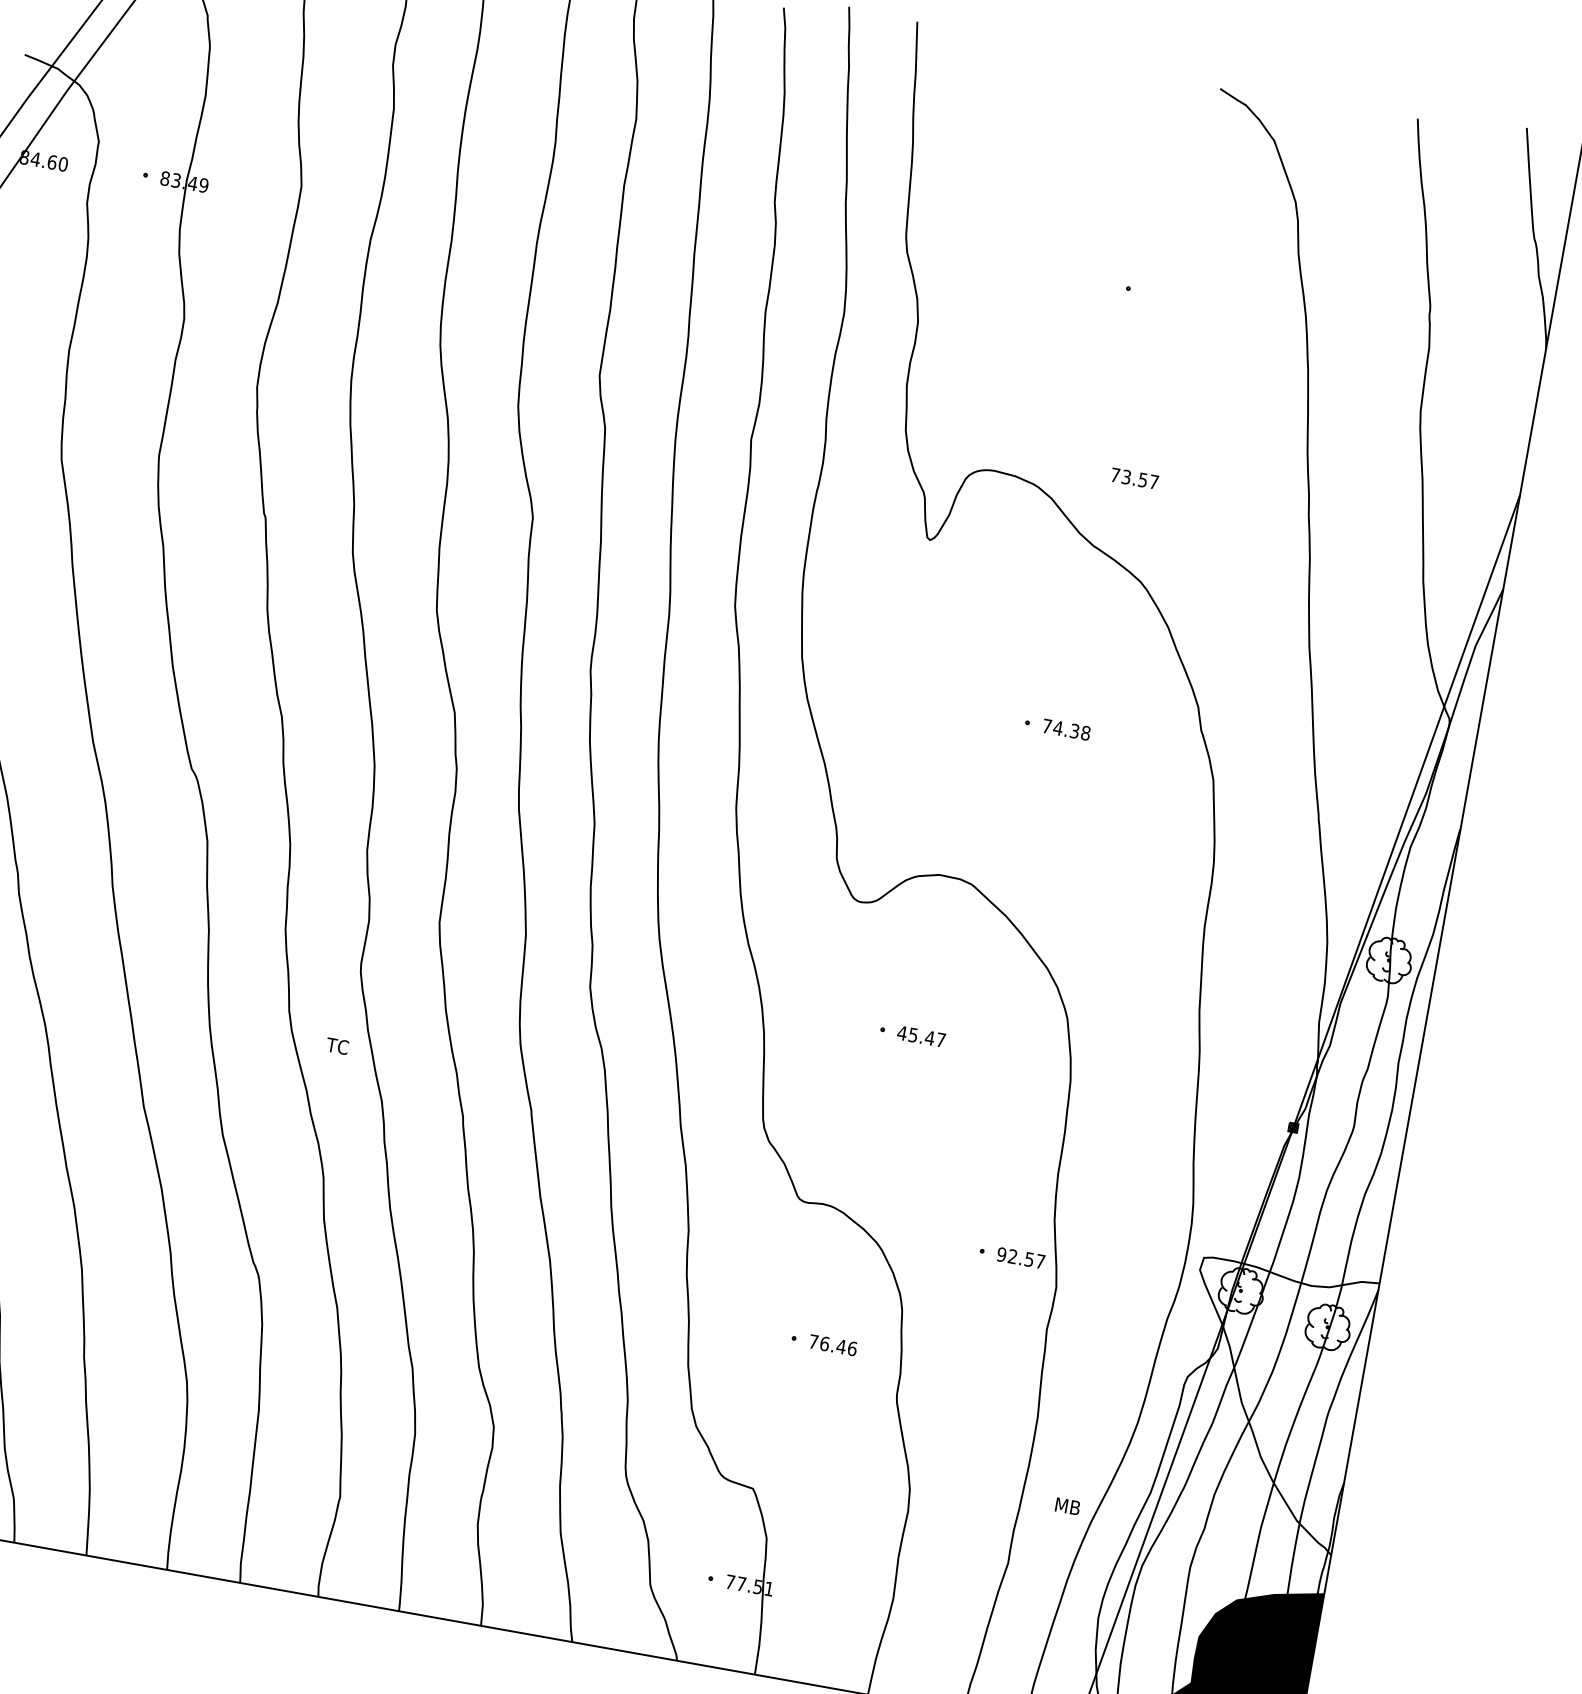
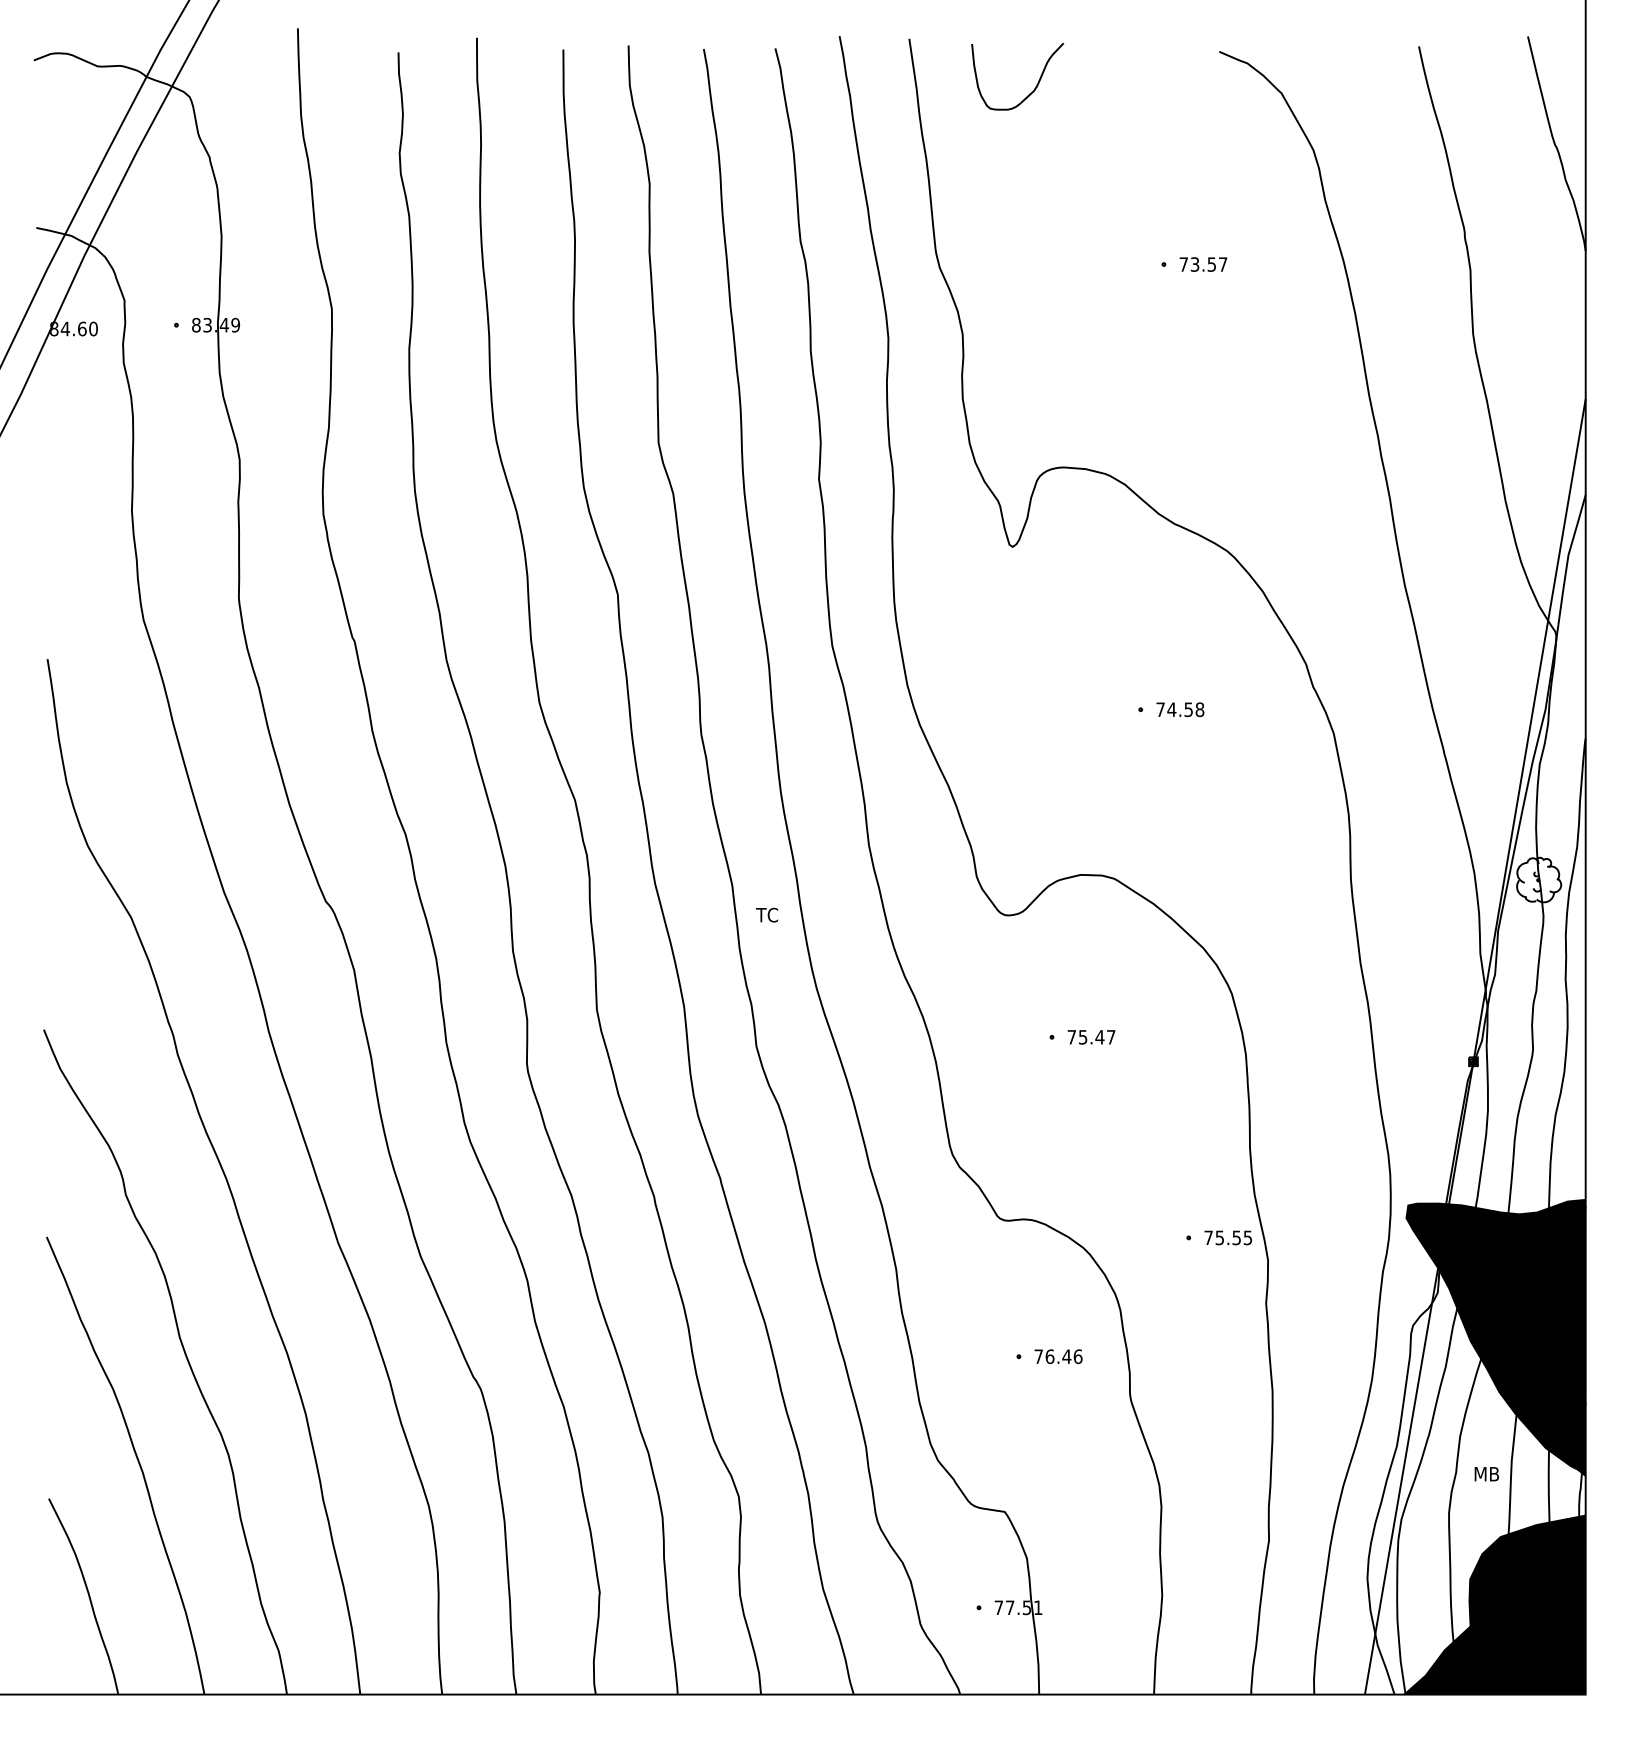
curve: (1033, 90) -> (1035, 86), added
text: (1134, 478) -> (1203, 264), moved
text: (1074, 730) -> (1188, 709), 74.38 -> 74.58
text: (901, 1033) -> (1071, 1037), 45.47 -> 75.47
text: (337, 1045) -> (766, 914), moved
text: (1021, 1257) -> (1228, 1237), 92.57 -> 75.55
fill: (1266, 1403) -> (1495, 1337), added
text: (1067, 1506) -> (1486, 1474), moved

